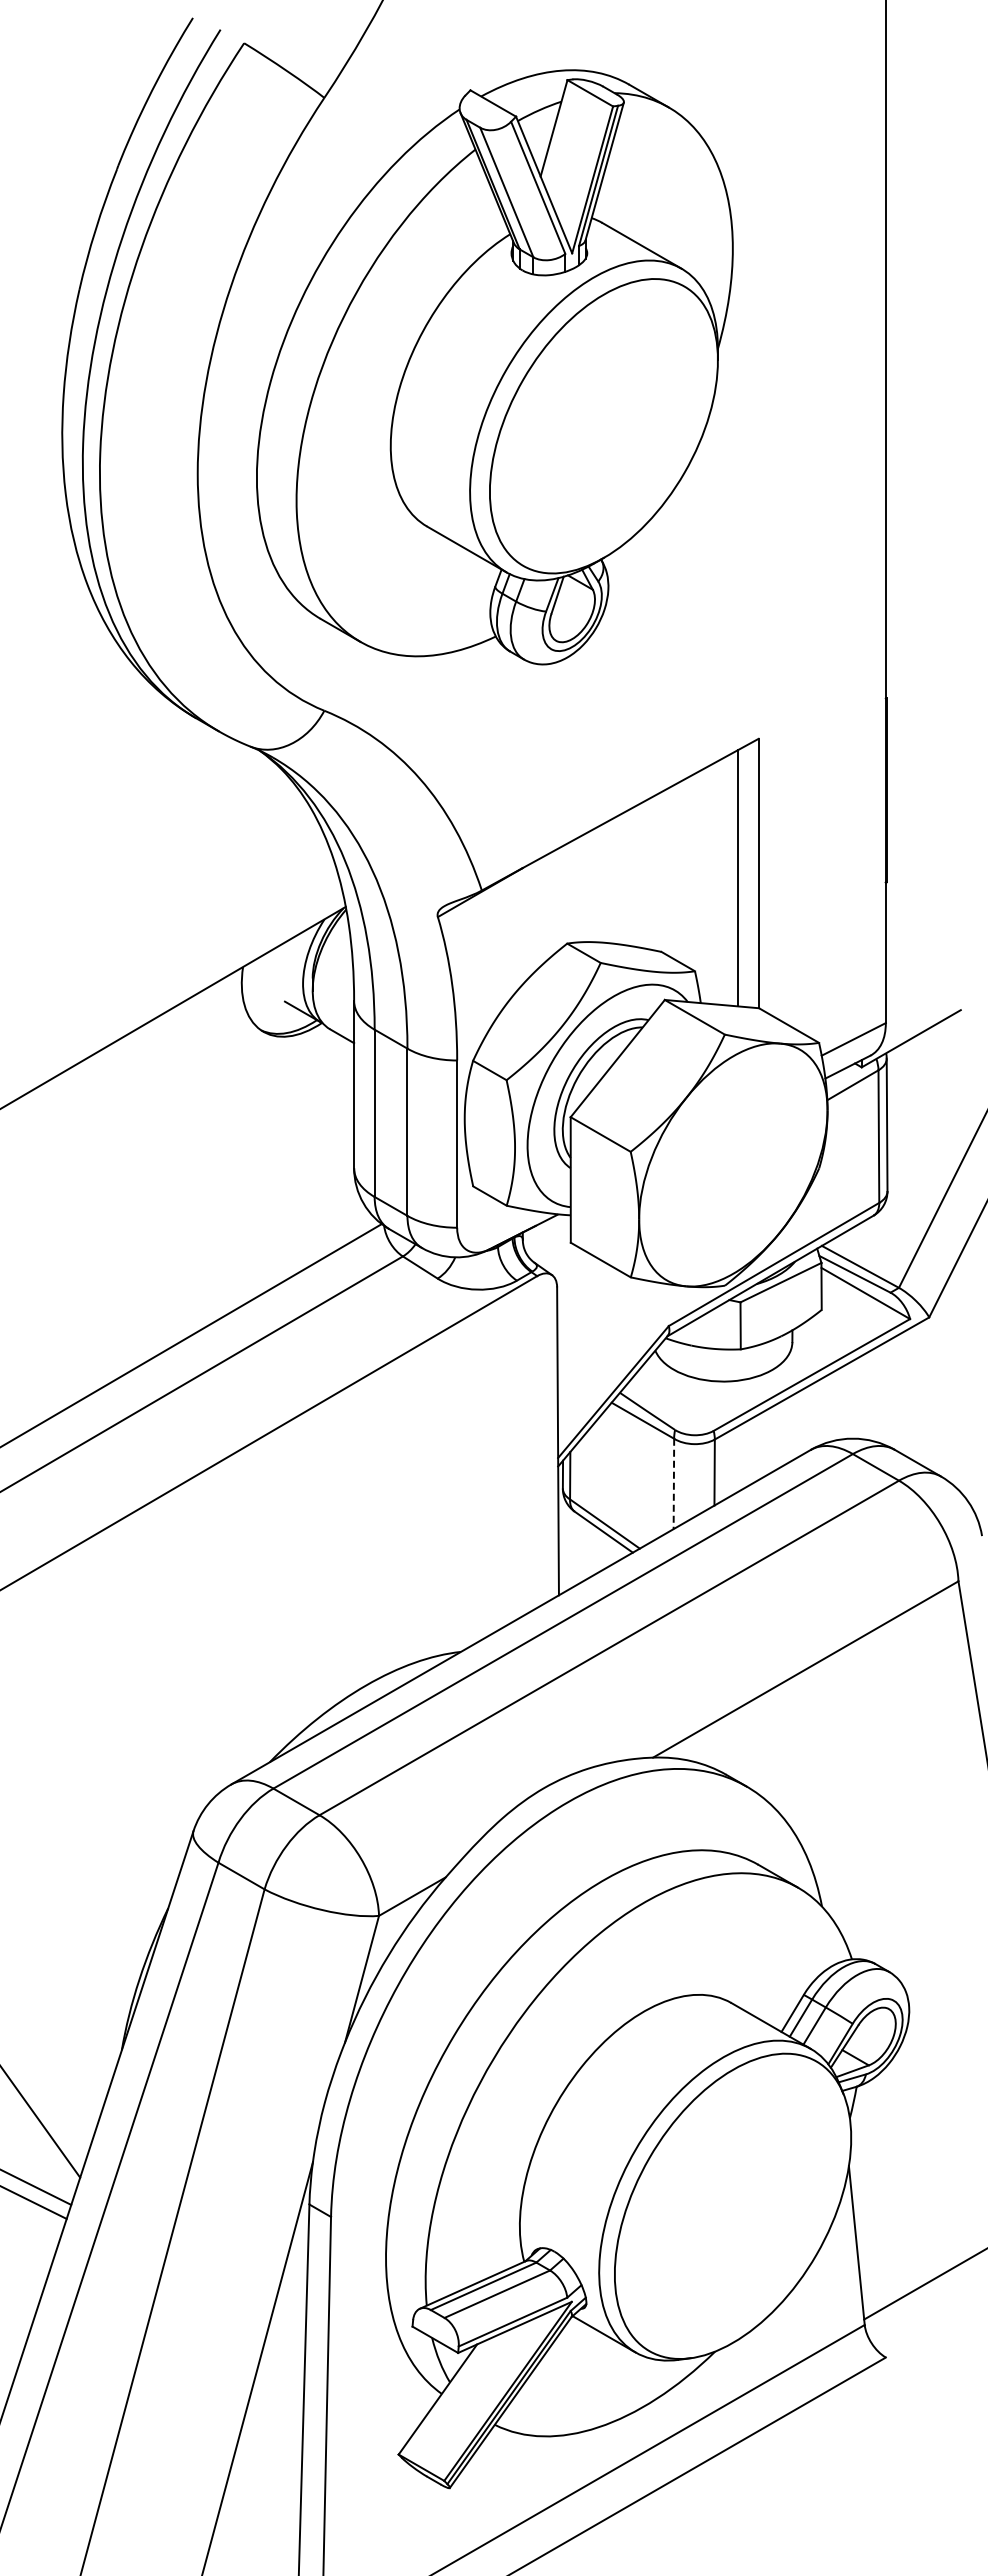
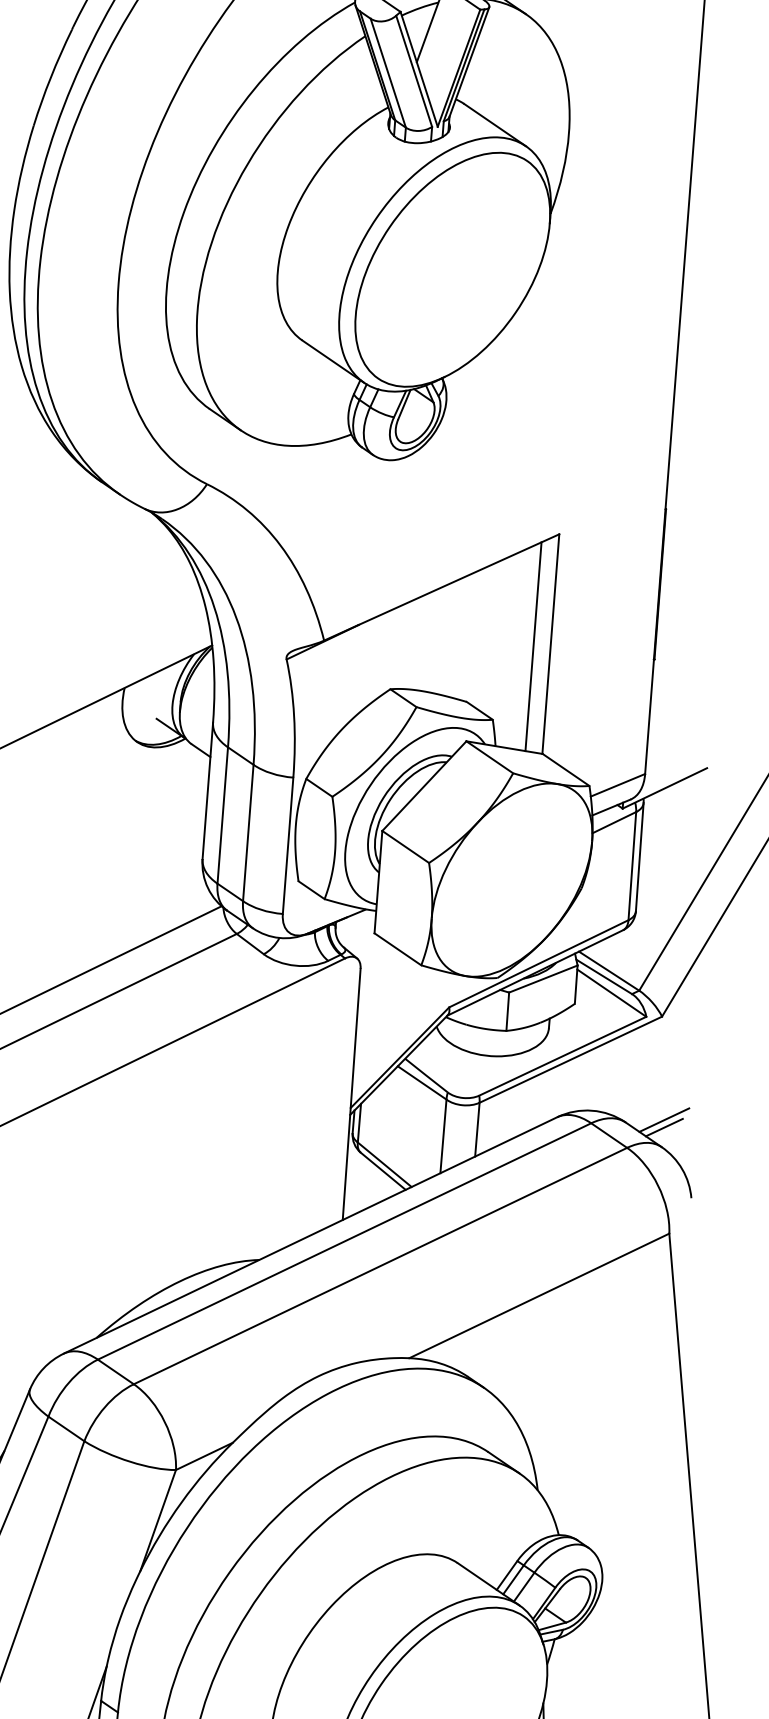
line: (941, 1443) -> (664, 1120), added
line: (942, 1452) -> (664, 1127), added
line: (673, 1484) -> (443, 1136), dashed -> solid

